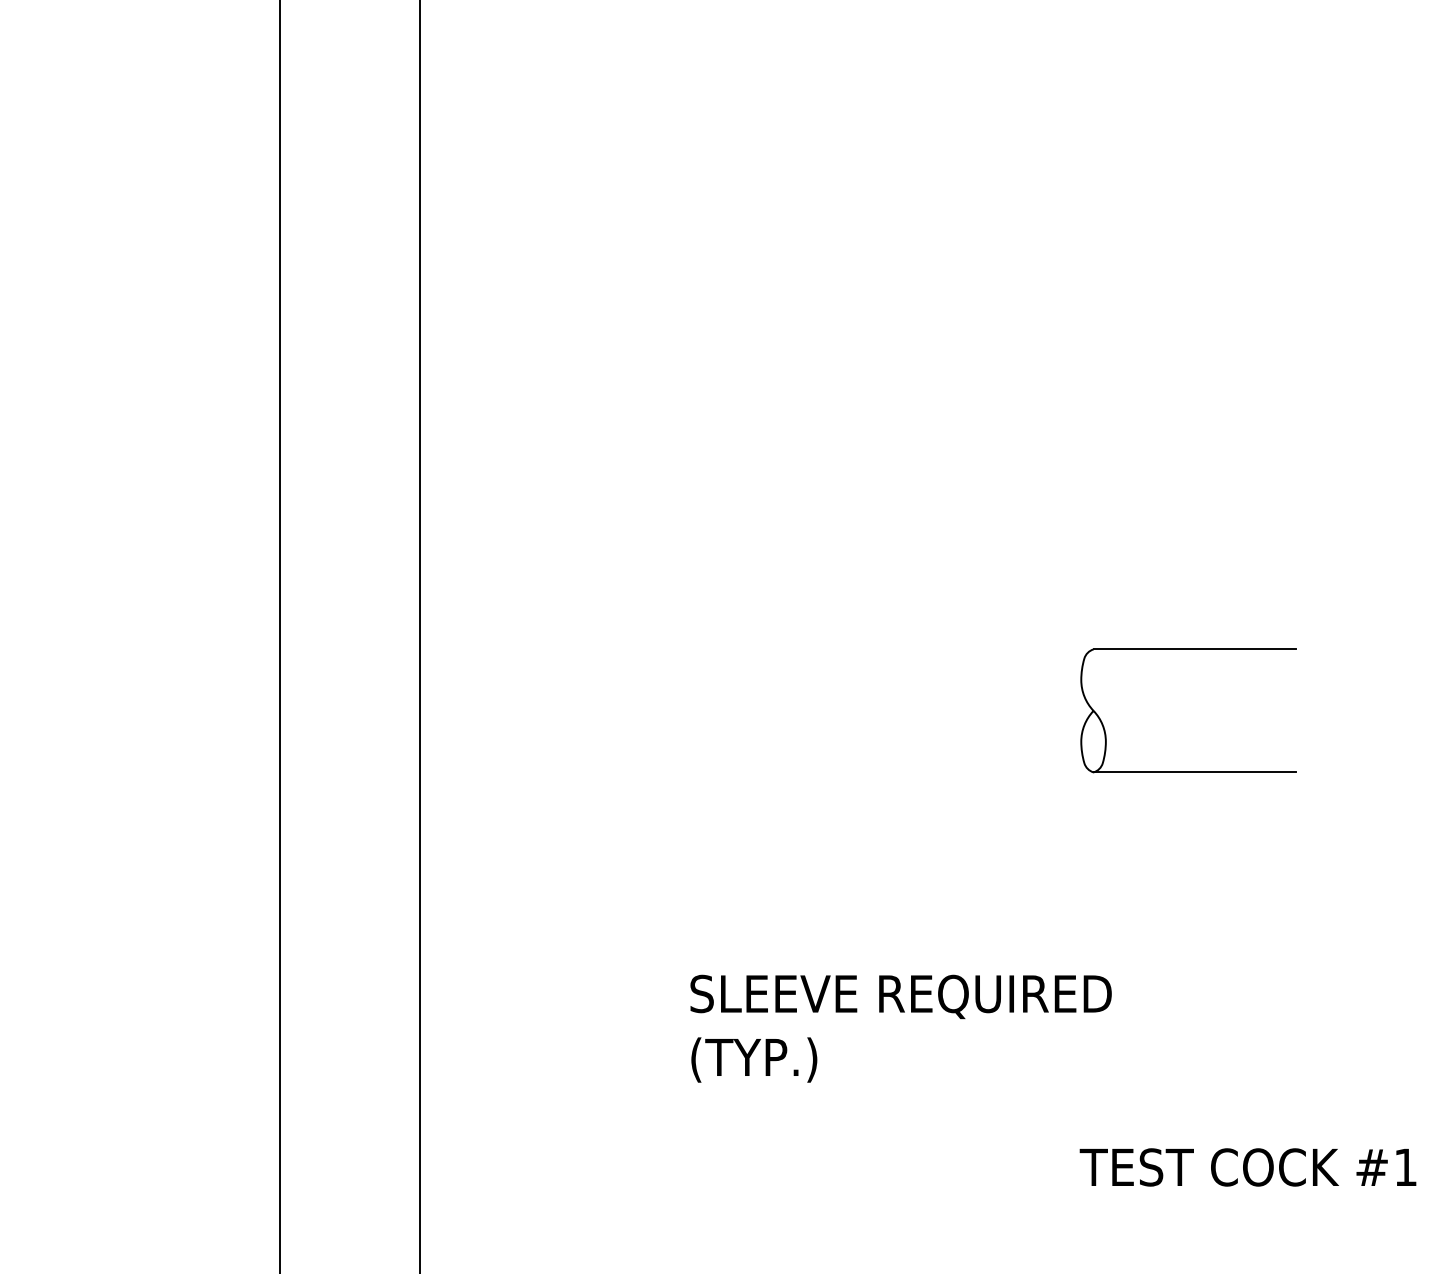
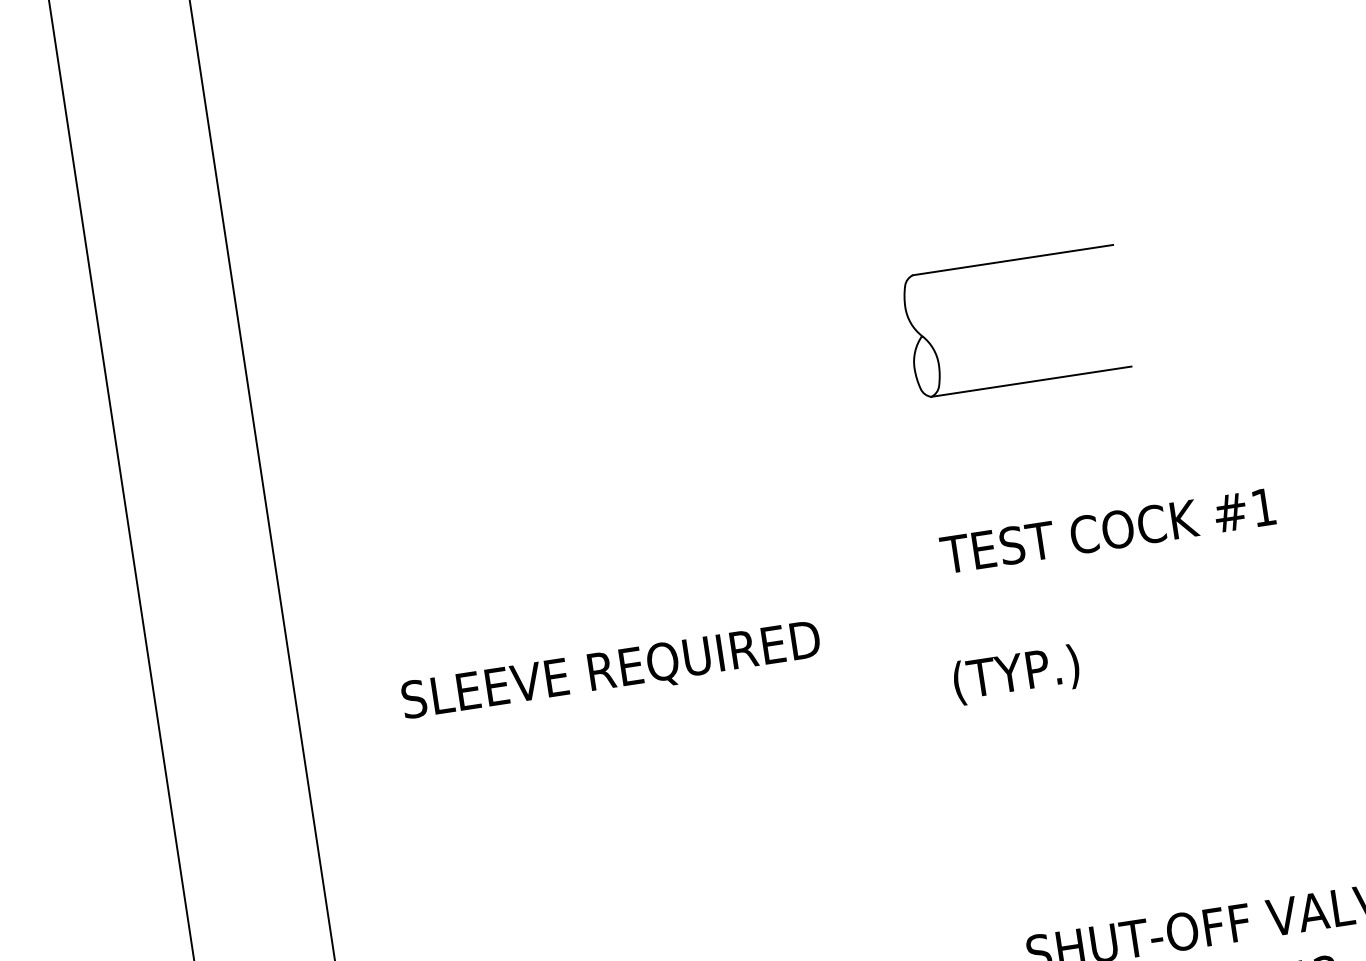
text: (900, 996) -> (610, 672), moved
text: (754, 1059) -> (1016, 674), moved
text: (1247, 1167) -> (1107, 531), moved

